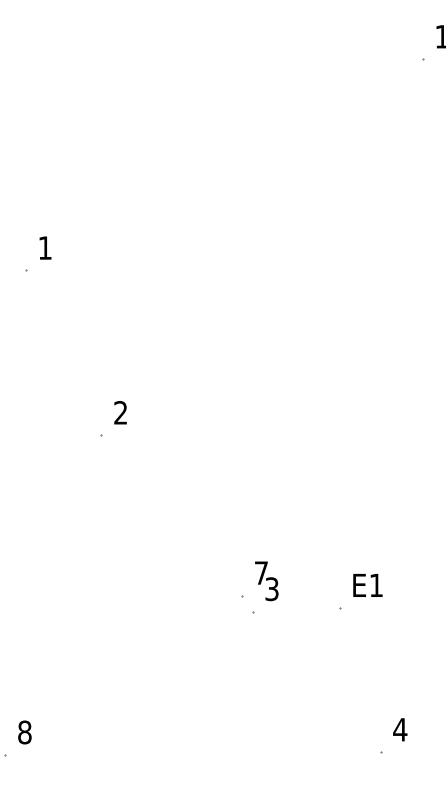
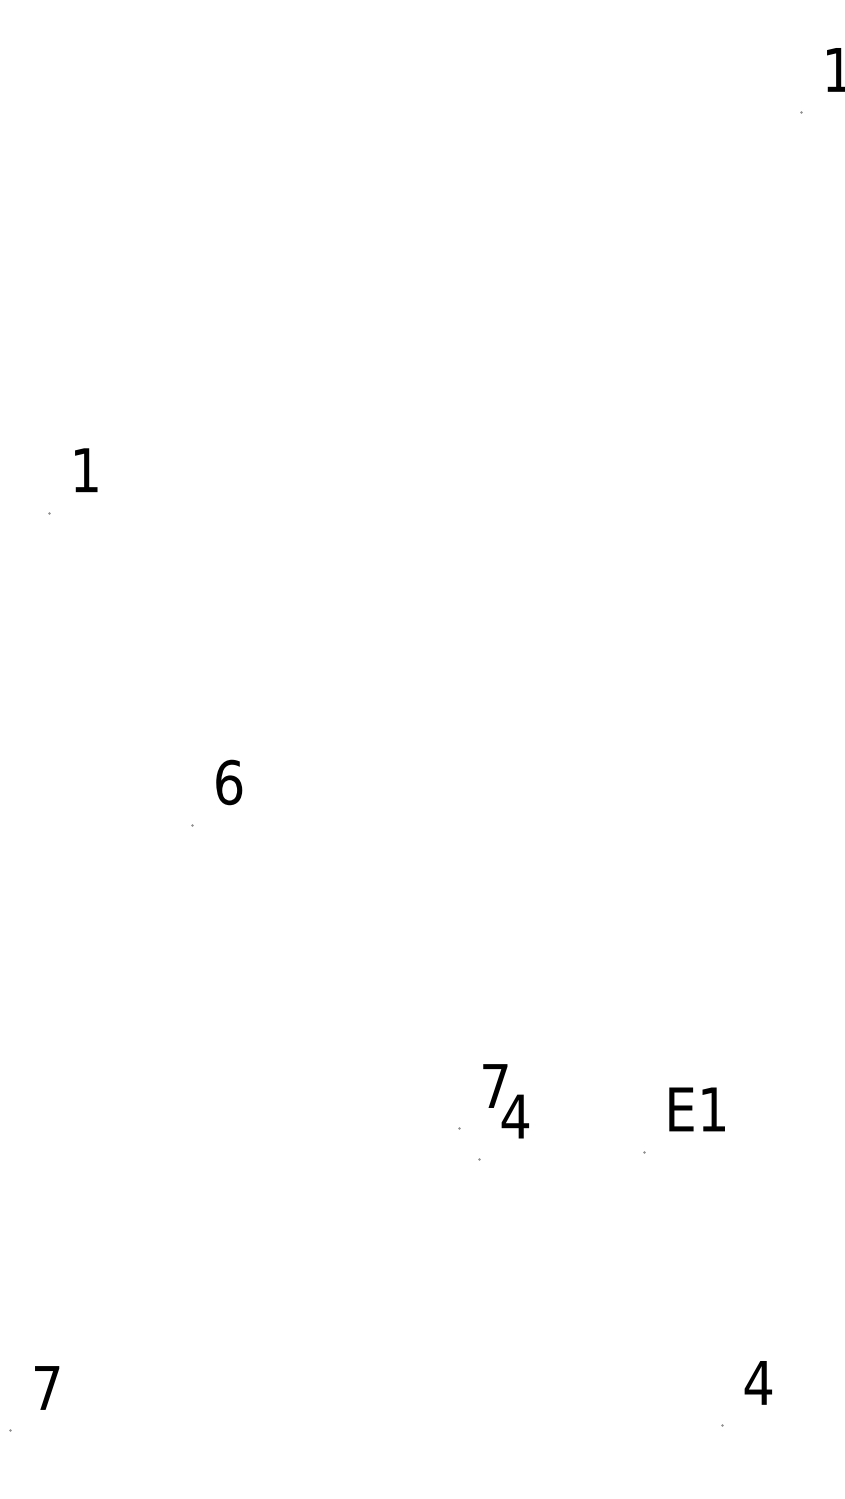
text: (120, 412) -> (228, 781), 2 -> 6
text: (271, 589) -> (514, 1117), 3 -> 4
text: (24, 732) -> (46, 1388), 8 -> 7

